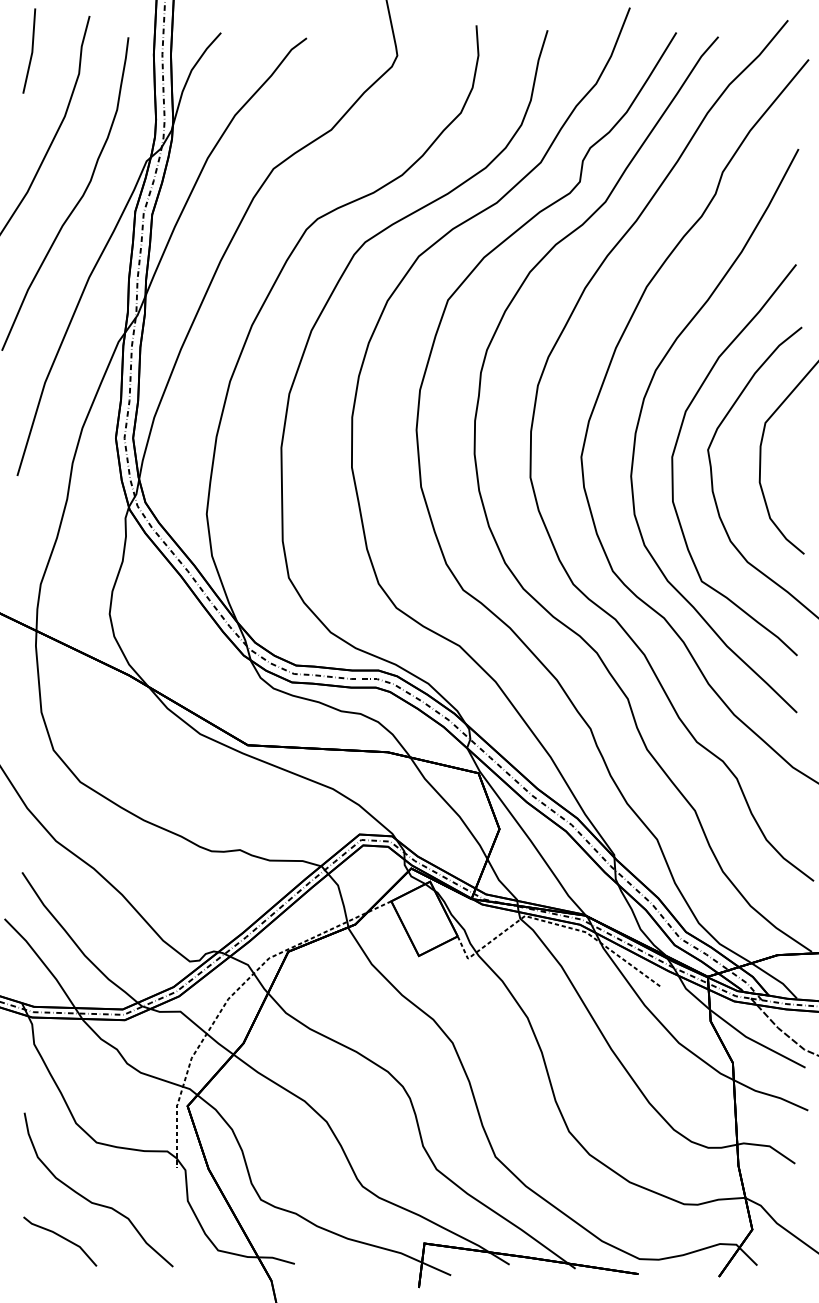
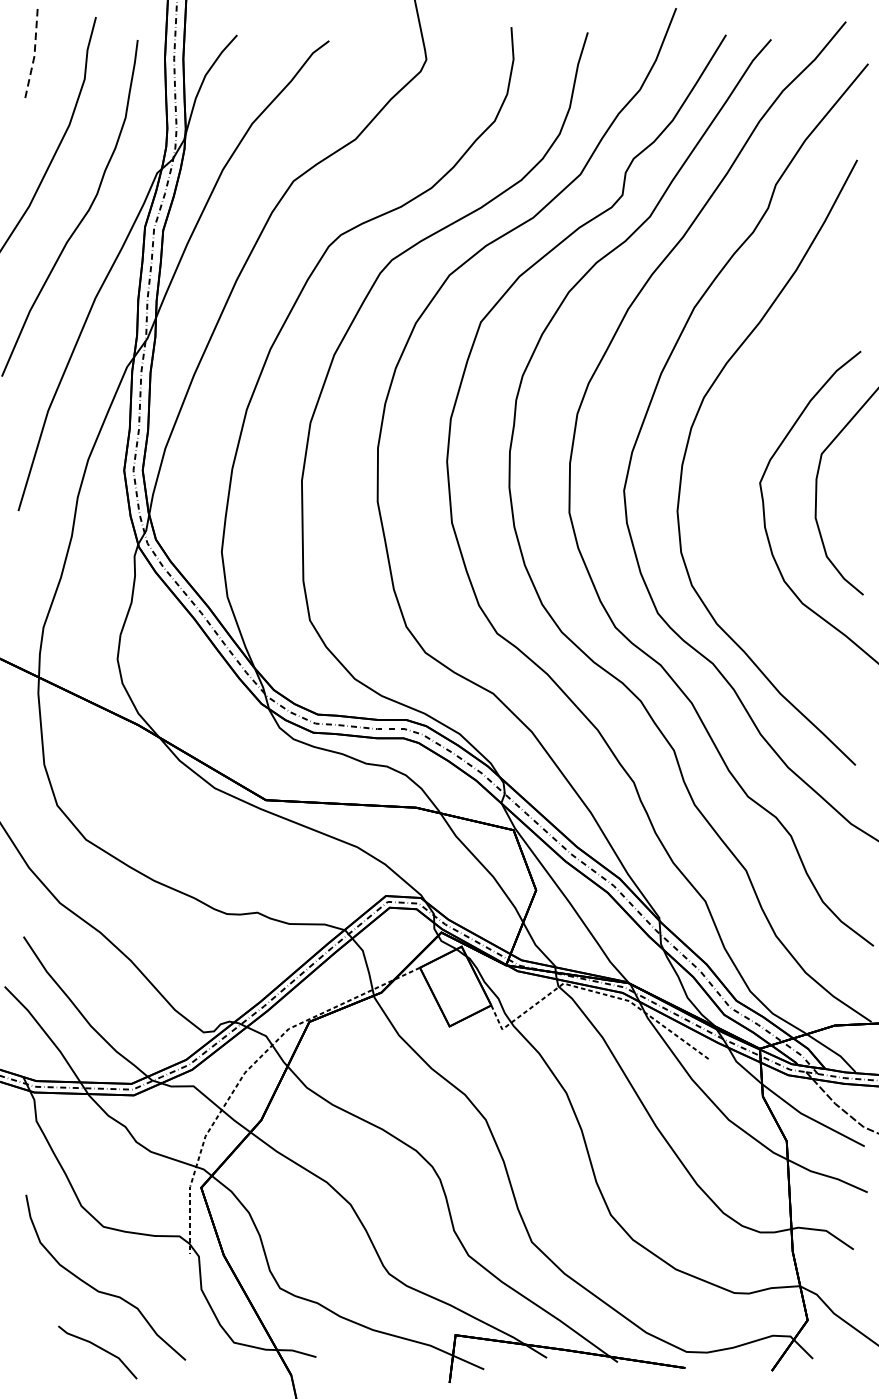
line: (32, 52) -> (34, 56), solid -> dashed
curve: (678, 440) -> (728, 472), removed
line: (62, 1238) -> (100, 1349), moved

